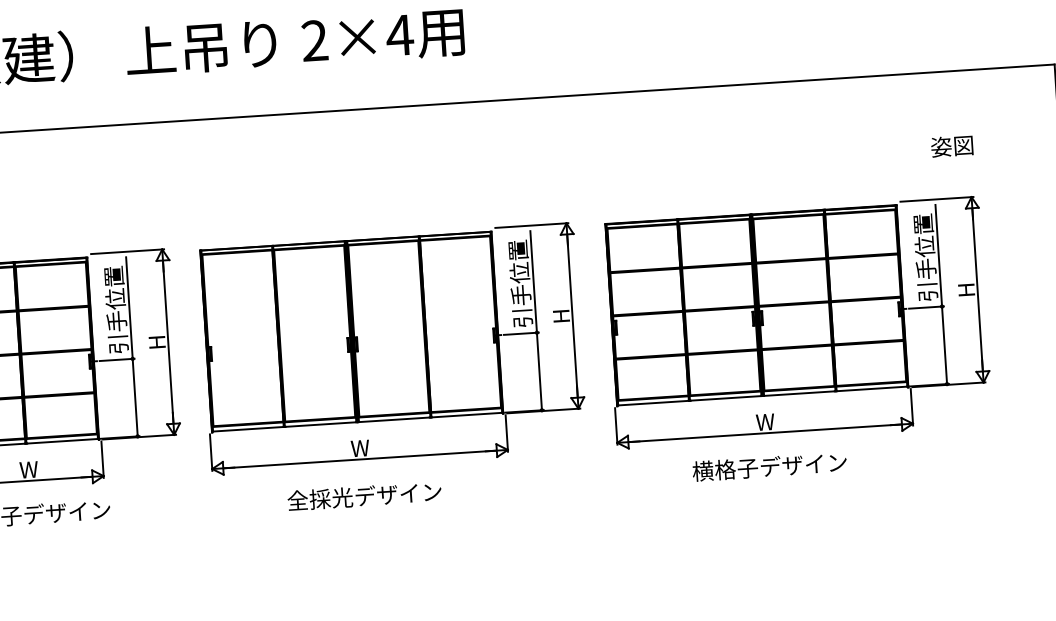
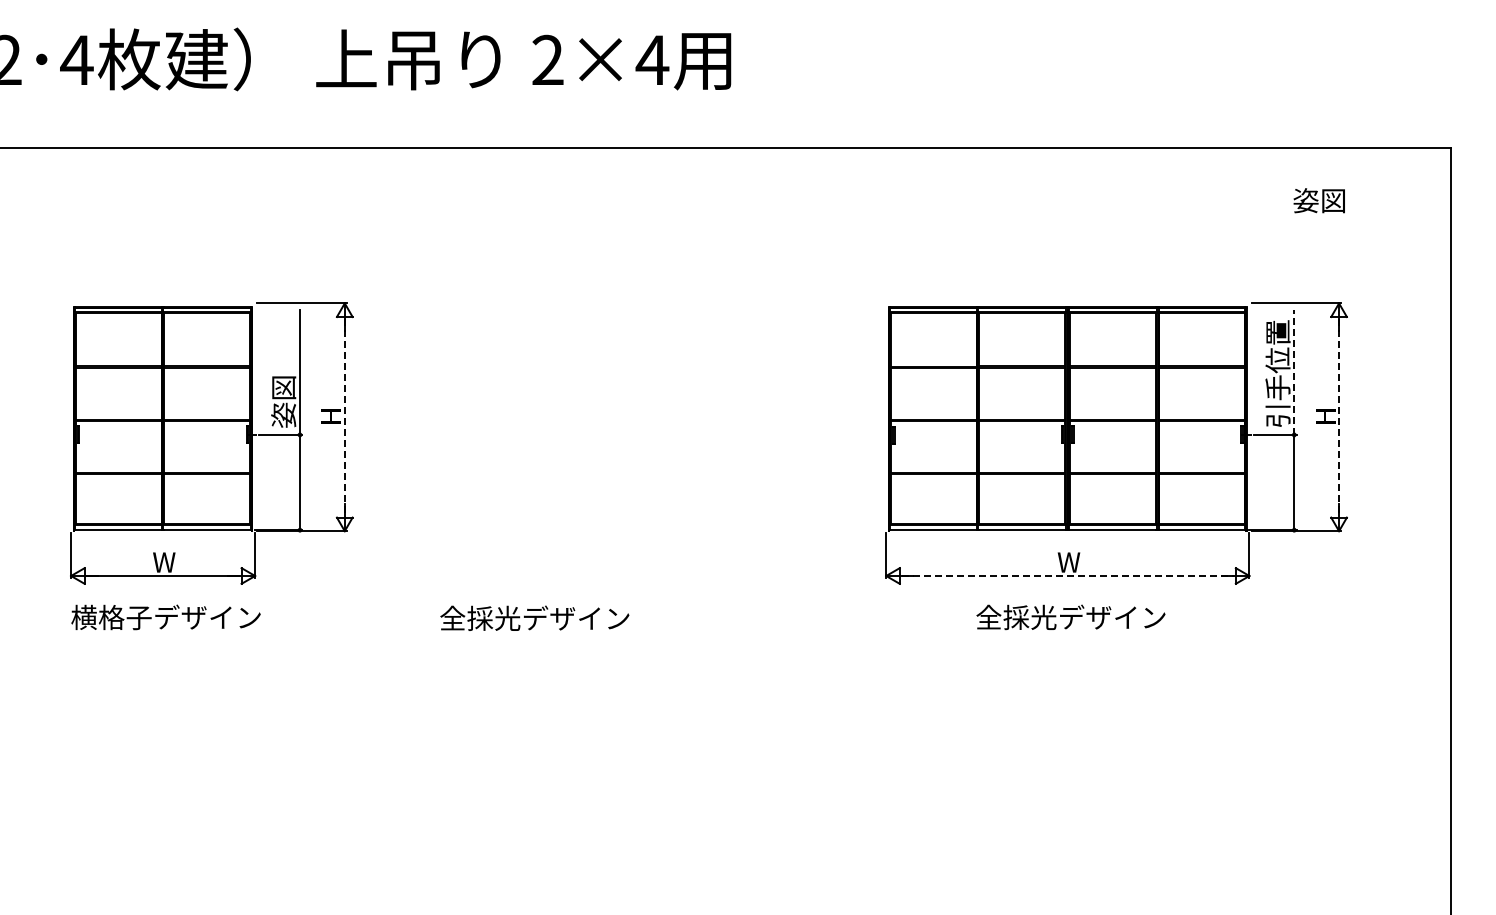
text: (951, 146) -> (1318, 200), moved
line: (938, 255) -> (1294, 372), solid -> dashed
line: (977, 289) -> (1339, 417), solid -> dashed
text: (116, 309) -> (283, 373), 引手位置 -> 姿図
line: (168, 342) -> (344, 417), solid -> dashed
part: (392, 349) -> (618, 443), removed
line: (764, 433) -> (1067, 576), solid -> dashed
text: (725, 469) -> (1016, 617), 横格子デザイン -> 全採光デザイン
text: (364, 495) -> (534, 617), moved

